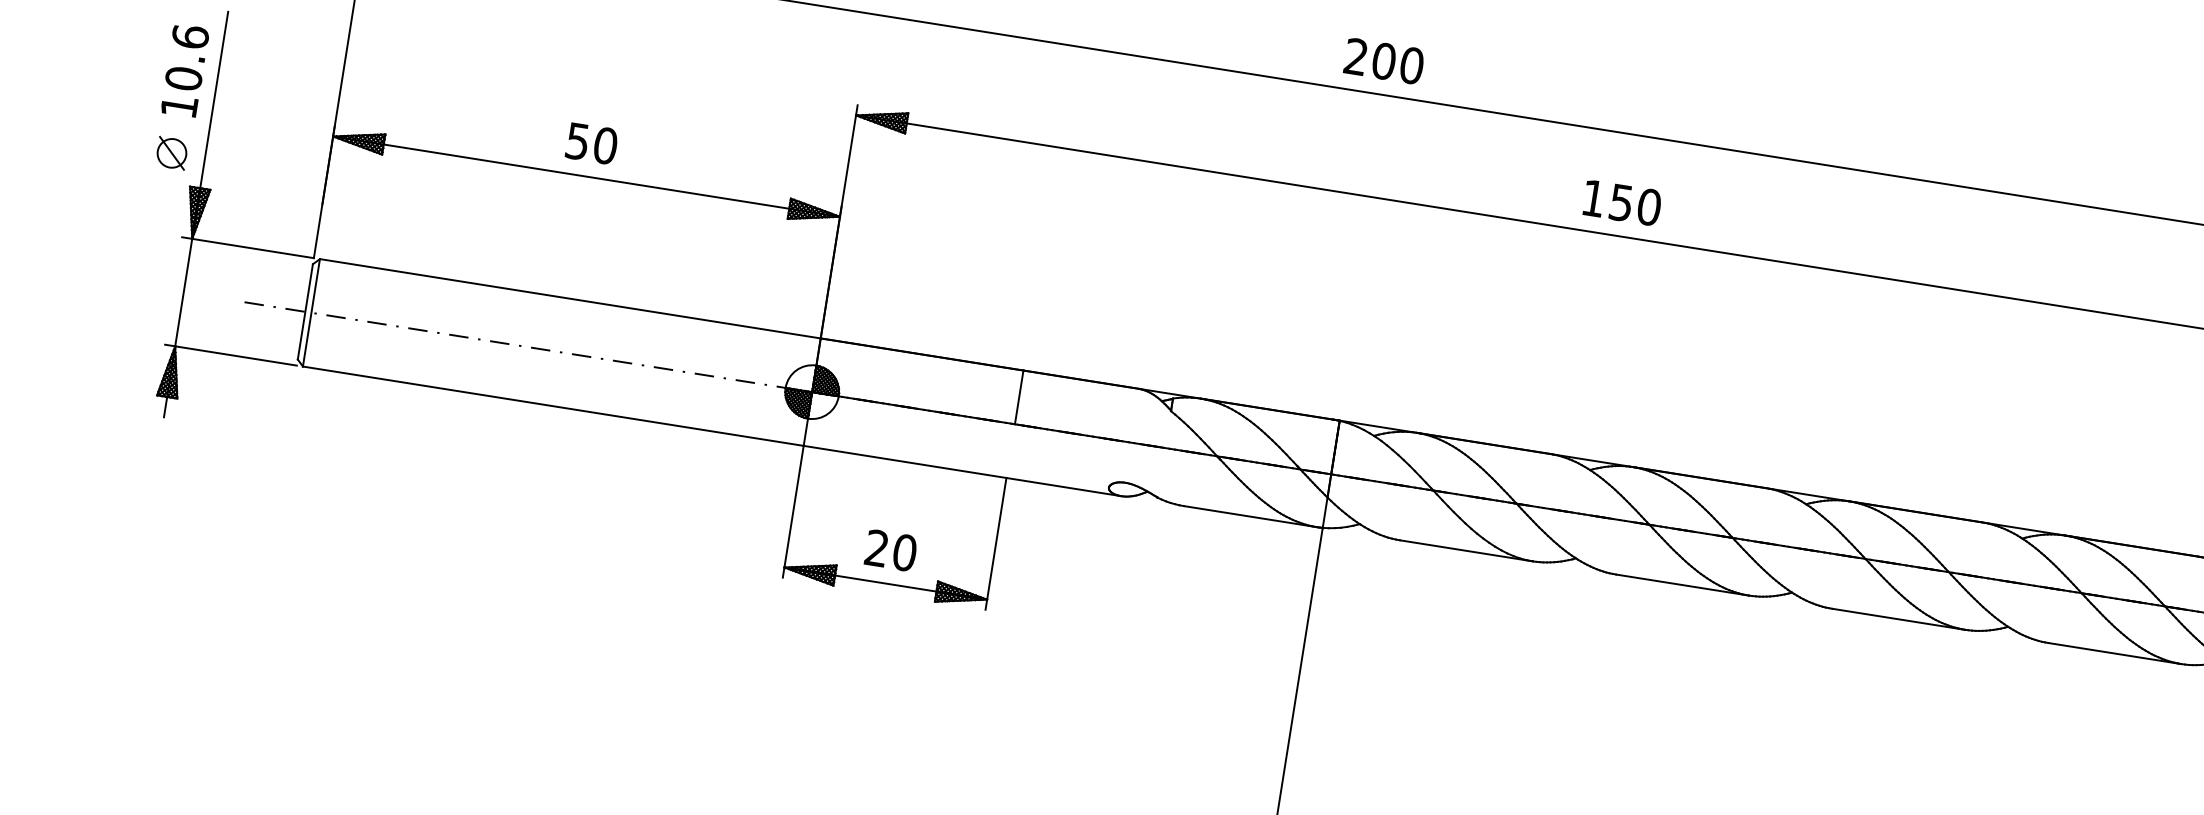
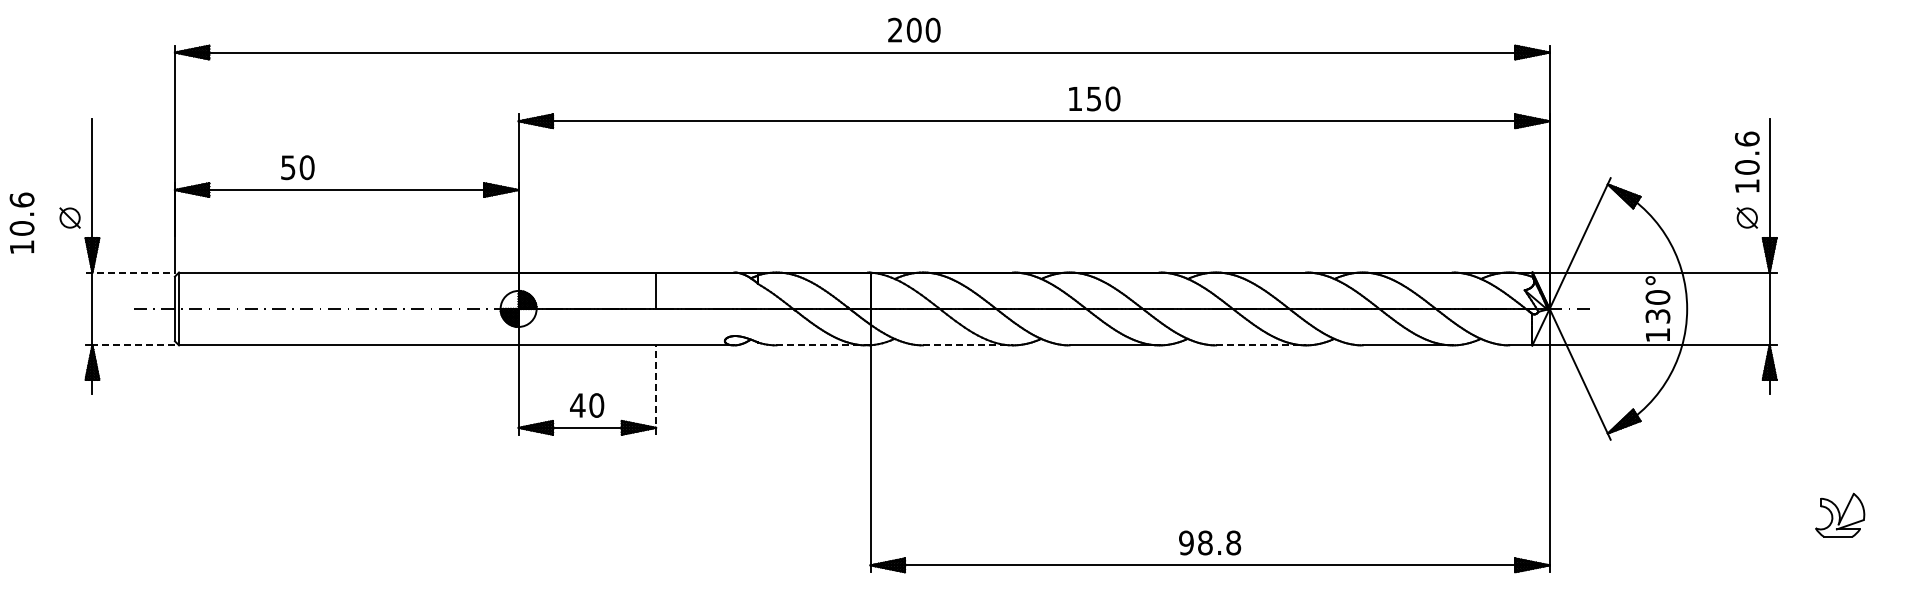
text: (1384, 60) -> (914, 29), moved
text: (184, 69) -> (21, 222), moved
text: (591, 143) -> (297, 167), moved
text: (1622, 202) -> (1094, 98), moved
line: (248, 247) -> (130, 272), solid -> dashed
line: (235, 356) -> (133, 345), solid -> dashed
line: (1250, 516) -> (821, 345), solid -> dashed
line: (996, 544) -> (656, 390), solid -> dashed
text: (876, 548) -> (577, 405), 20 -> 40
line: (1467, 551) -> (968, 345), solid -> dashed
line: (1899, 619) -> (1261, 345), solid -> dashed

